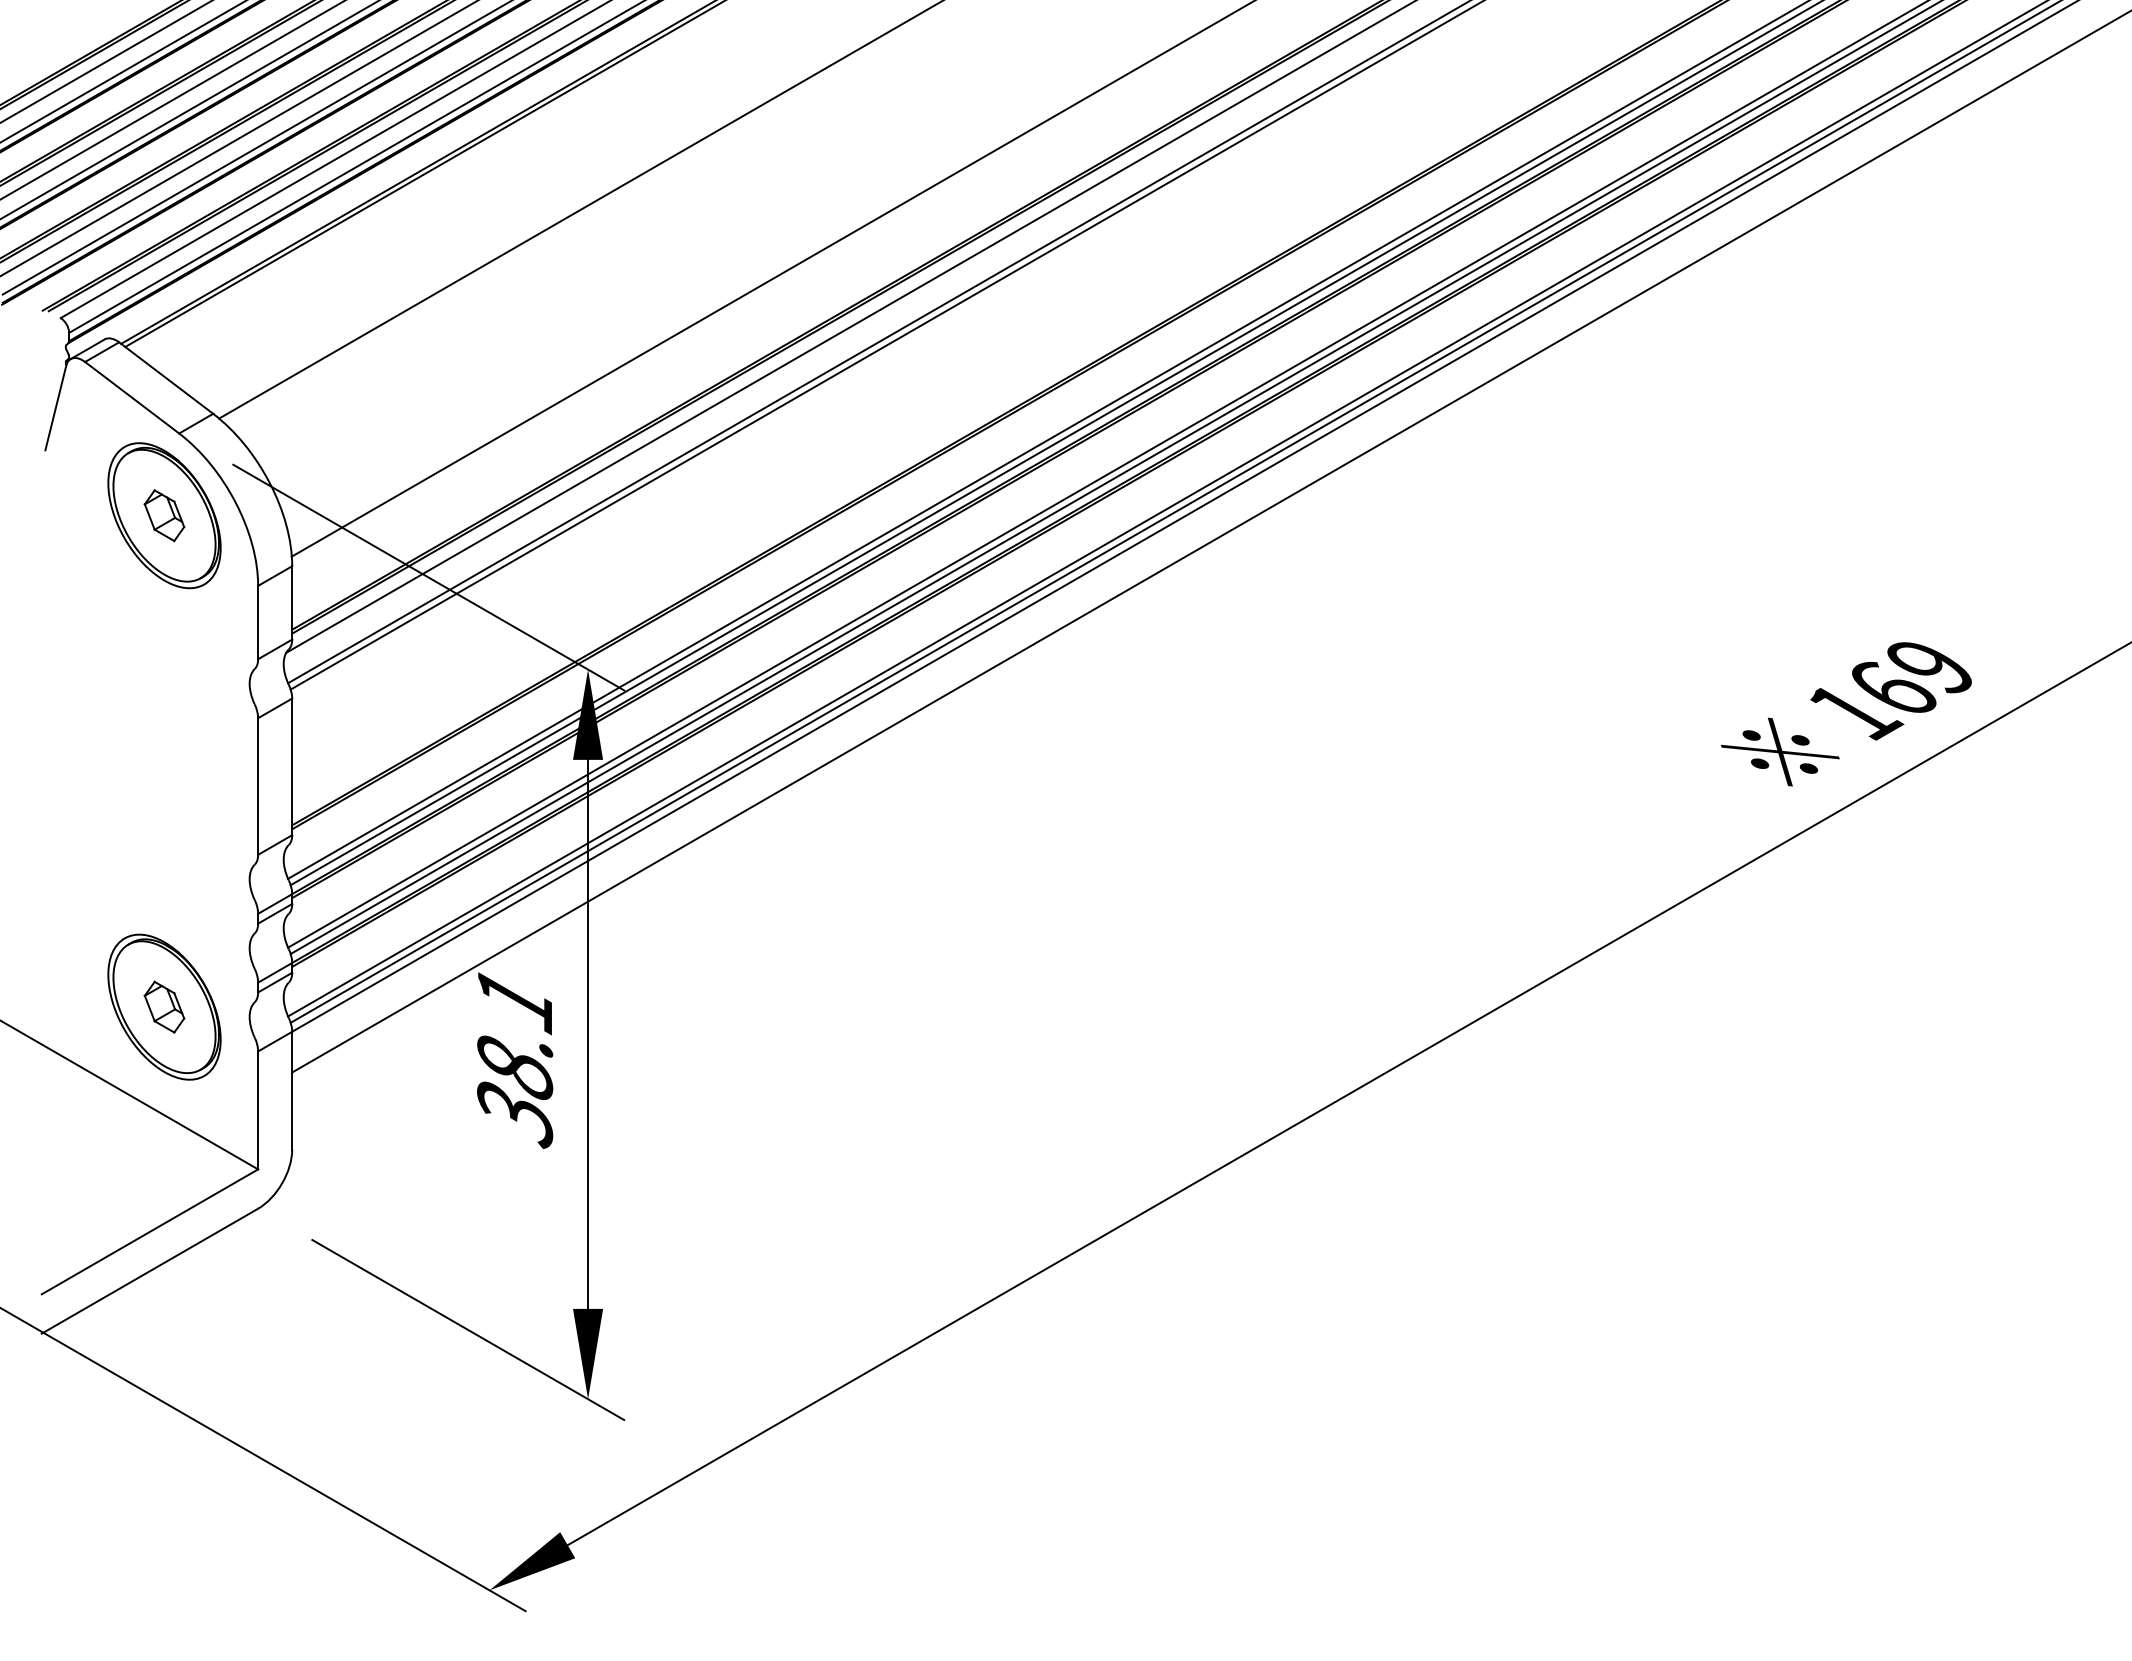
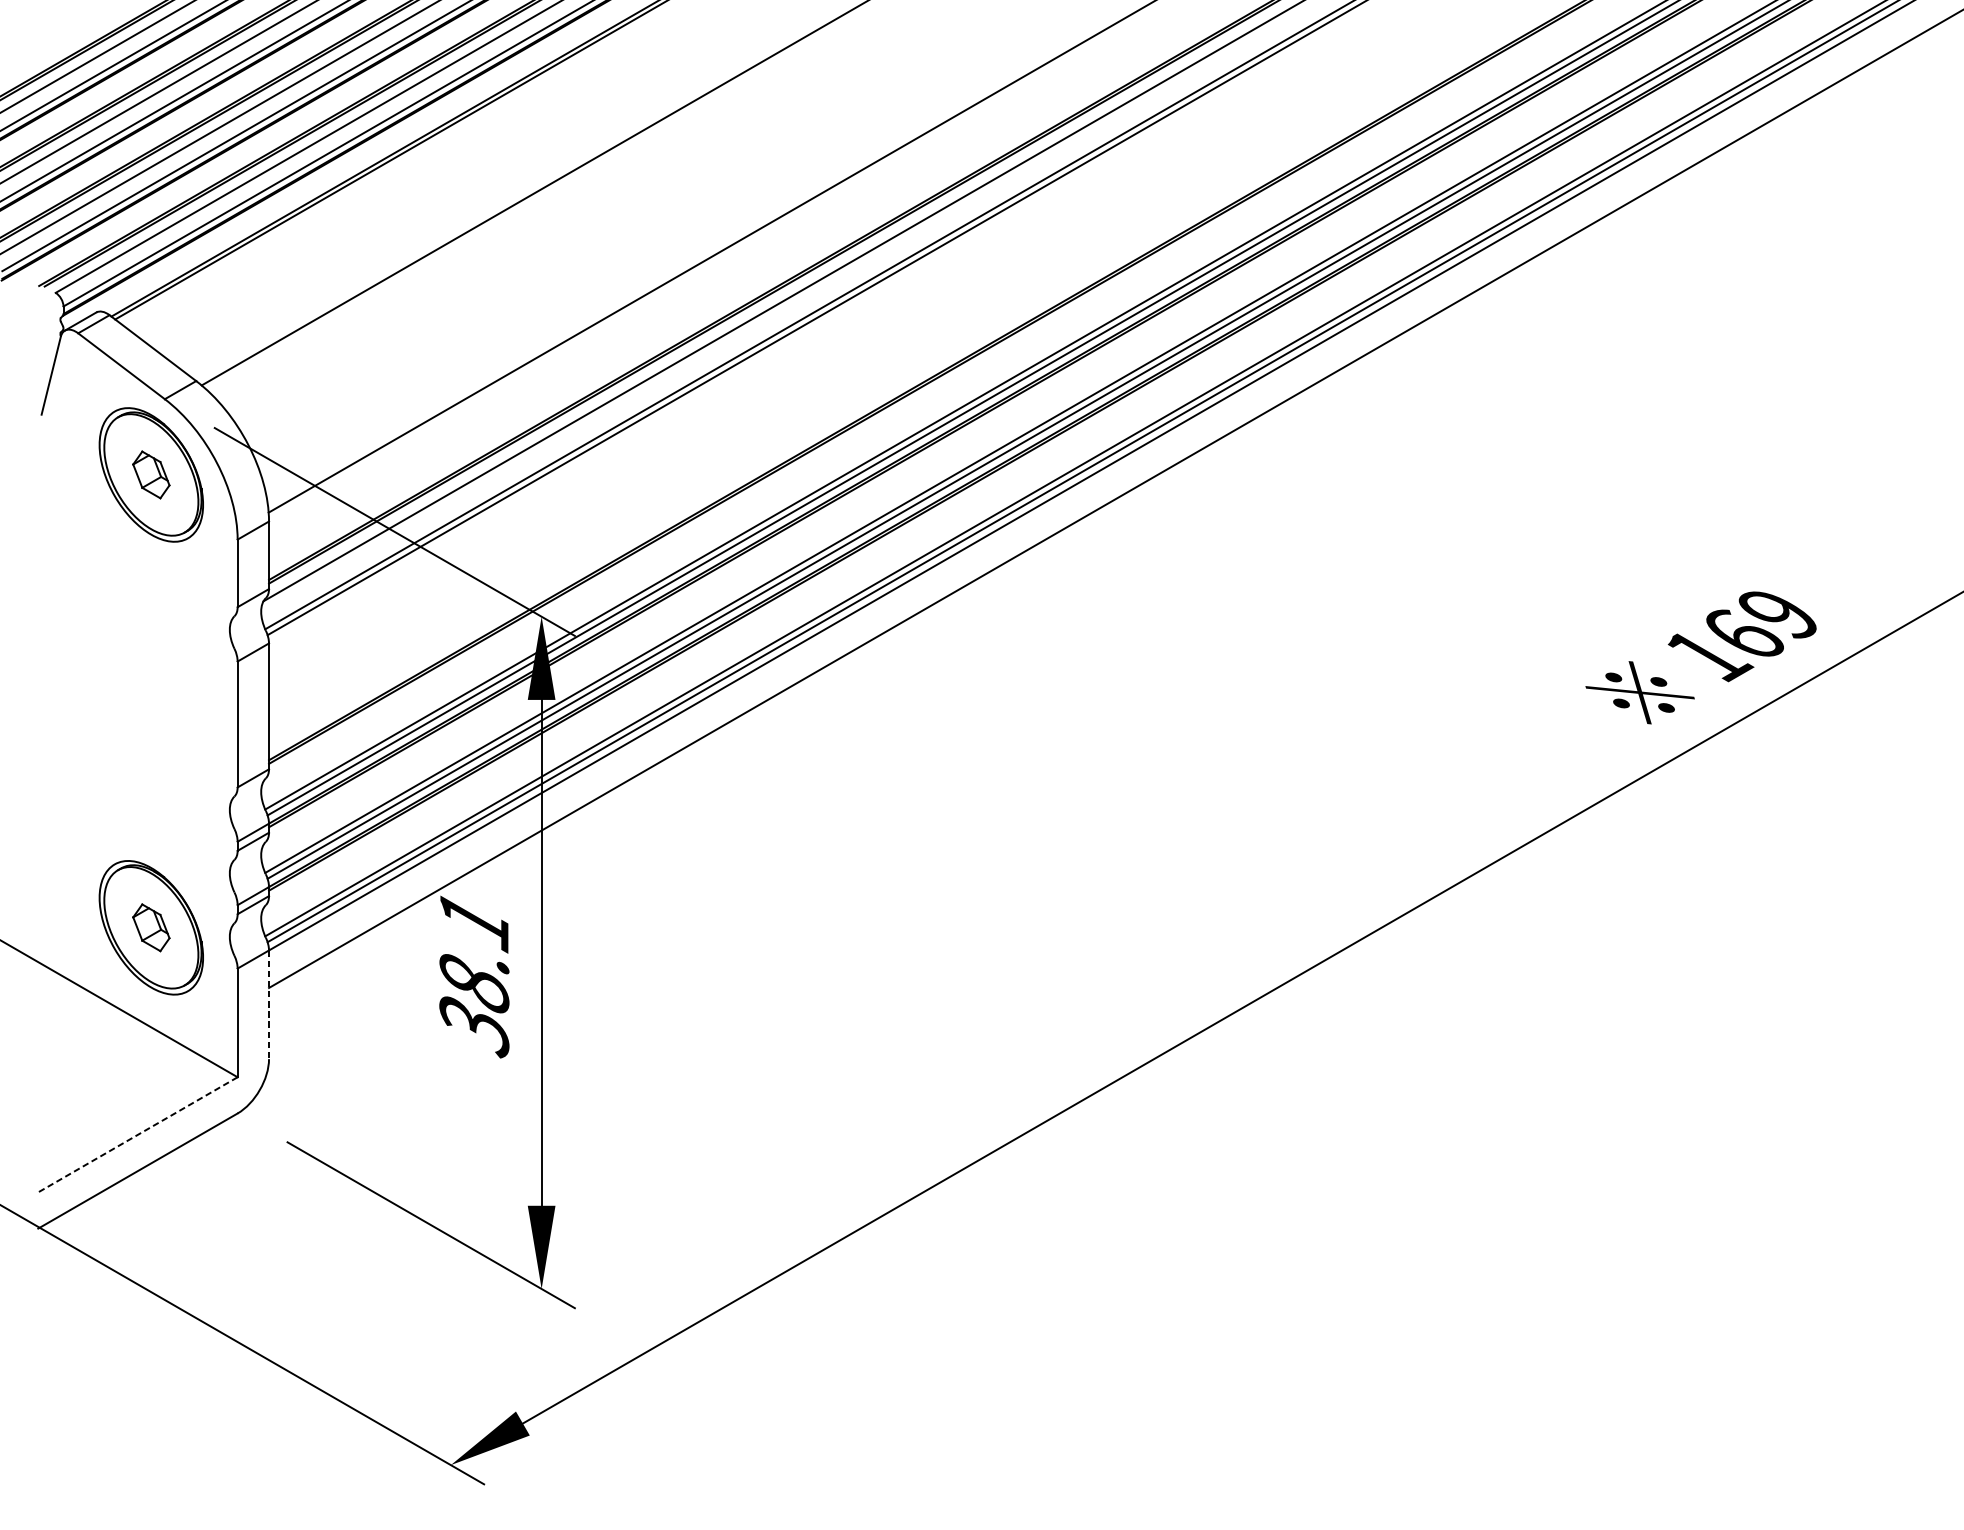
line: (292, 1090) -> (269, 1004), solid -> dashed
line: (149, 1231) -> (137, 1134), solid -> dashed

